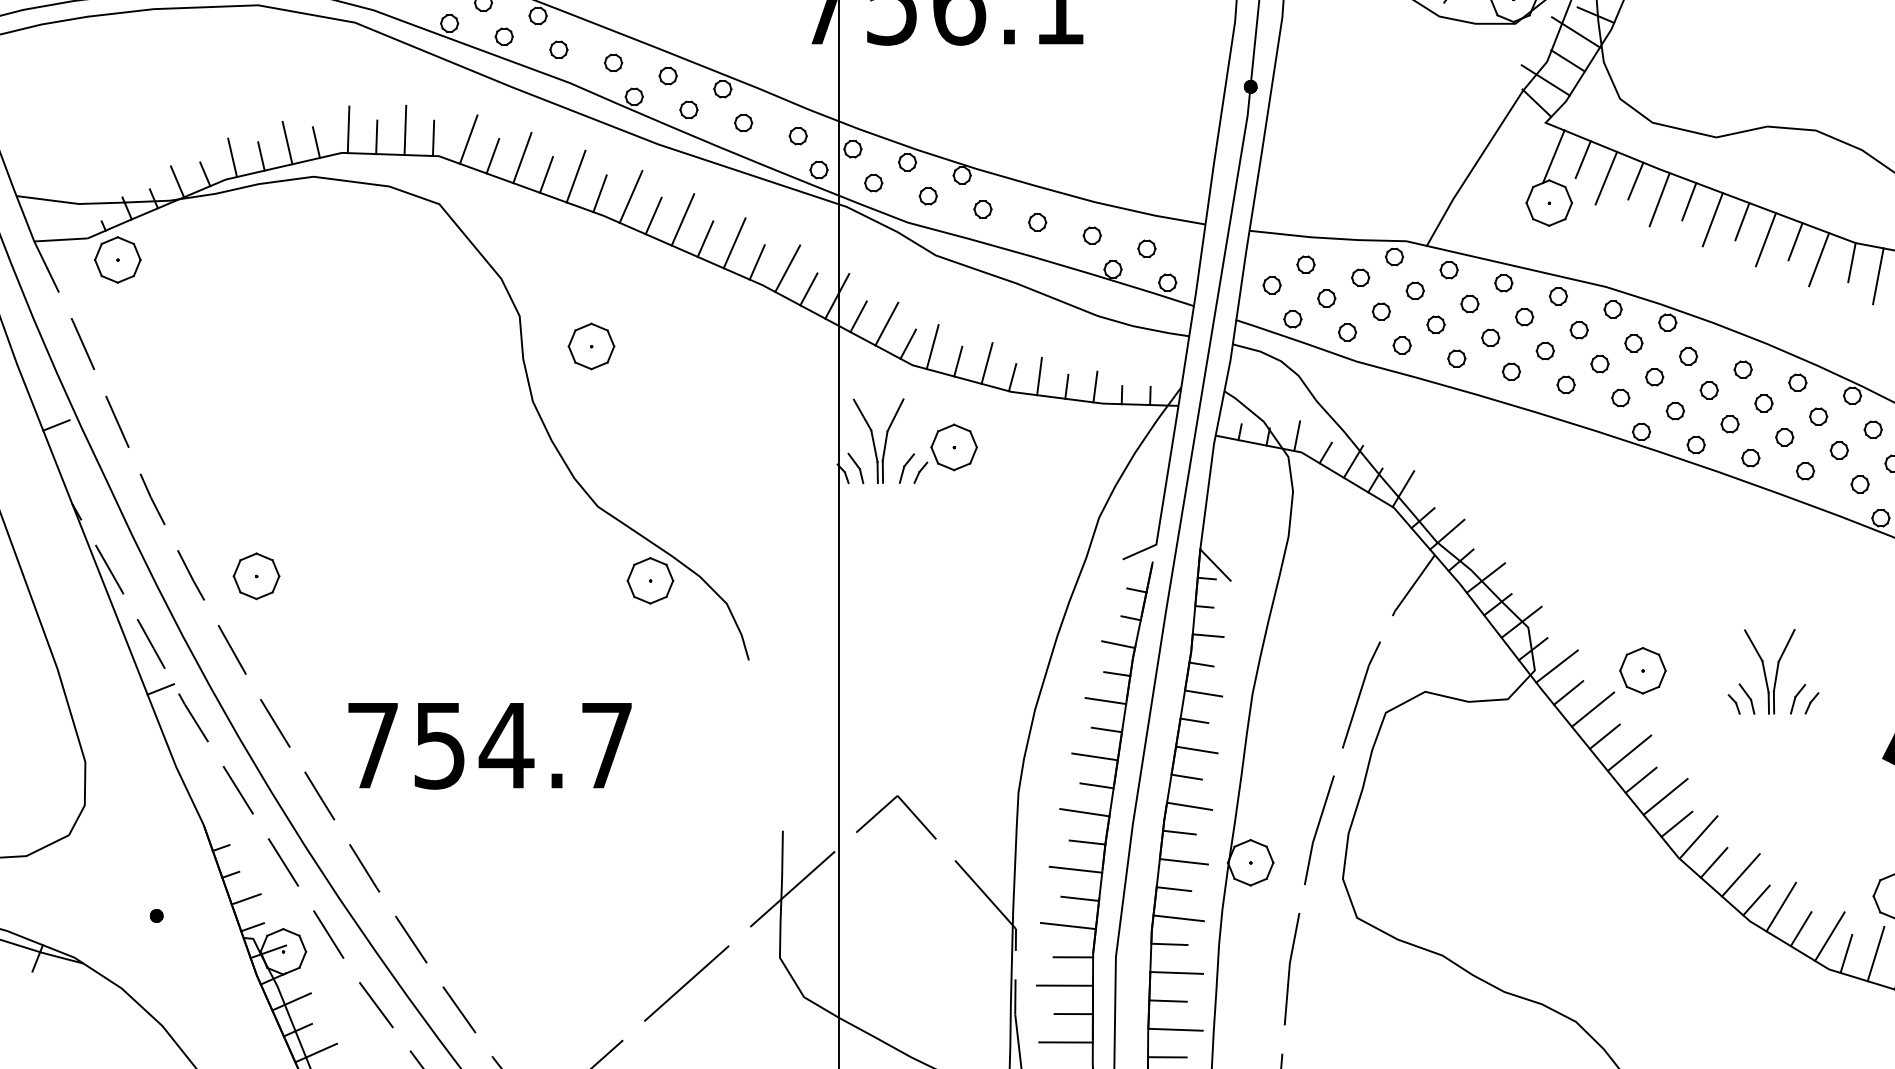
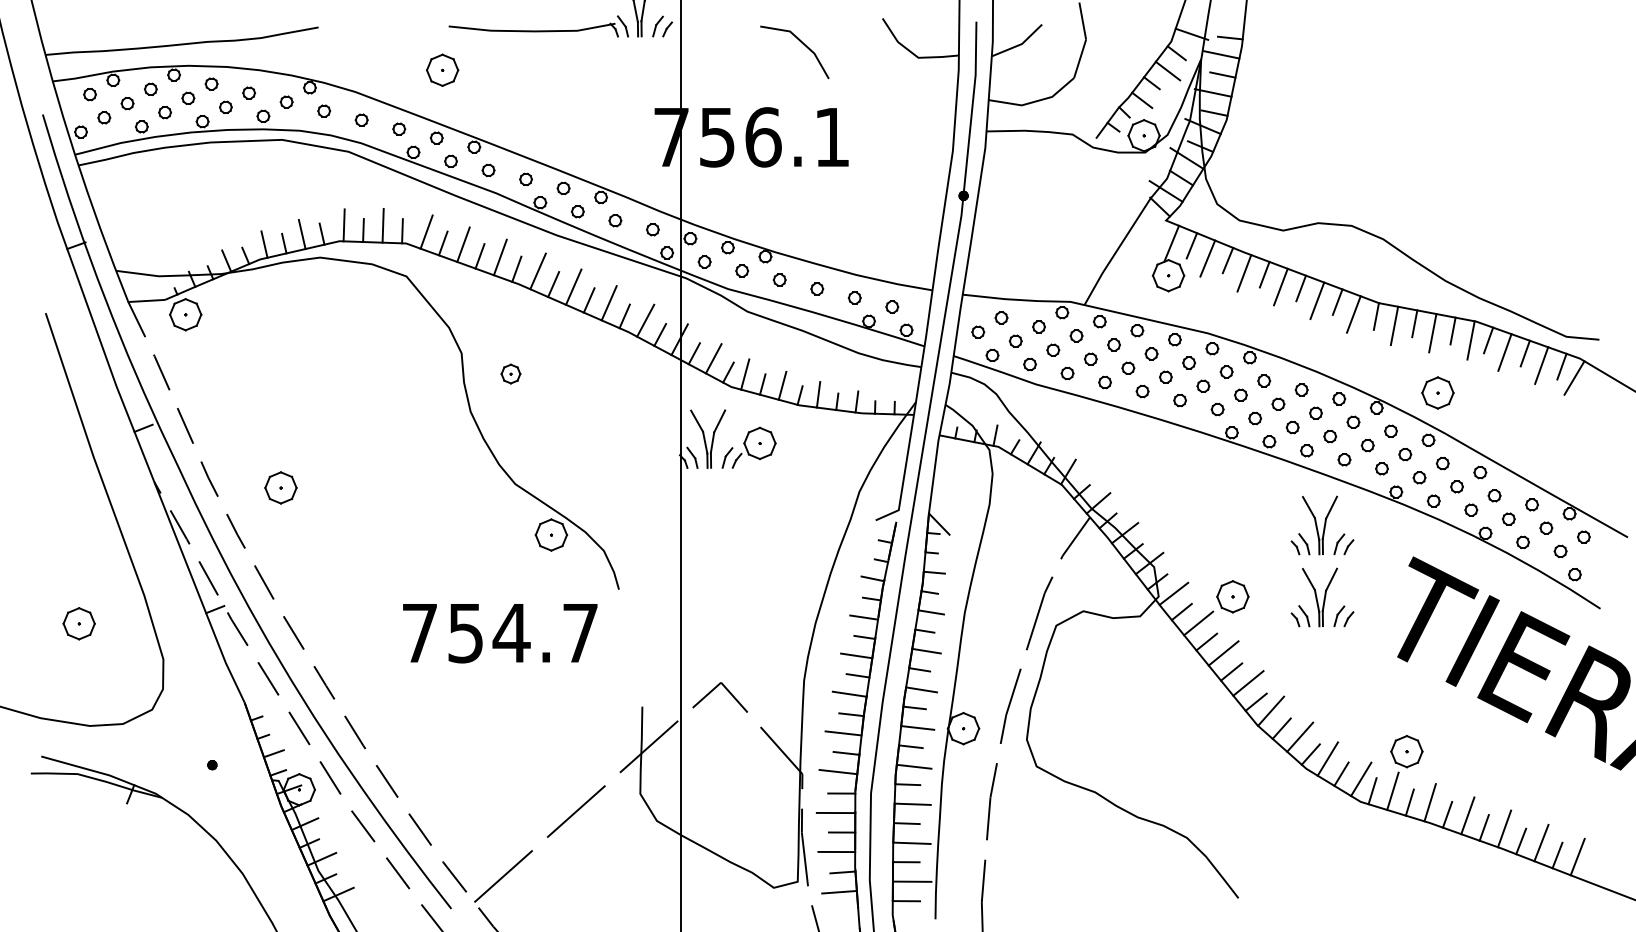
part: (590, 345) -> (510, 373), size x0.6
part: (1773, 566) -> (1322, 525), added
part: (255, 575) -> (280, 487), moved
text: (490, 746) -> (500, 633), moved

